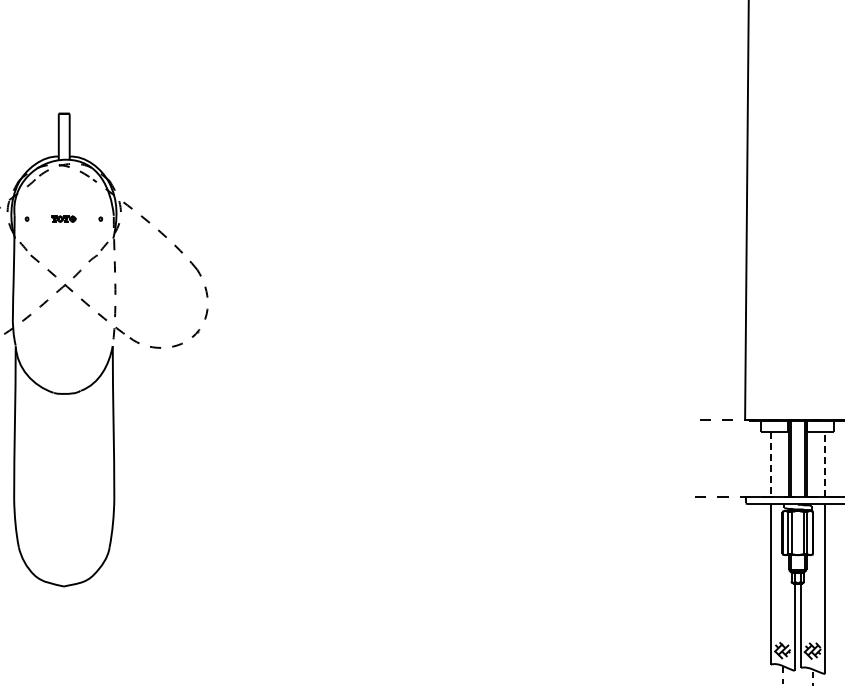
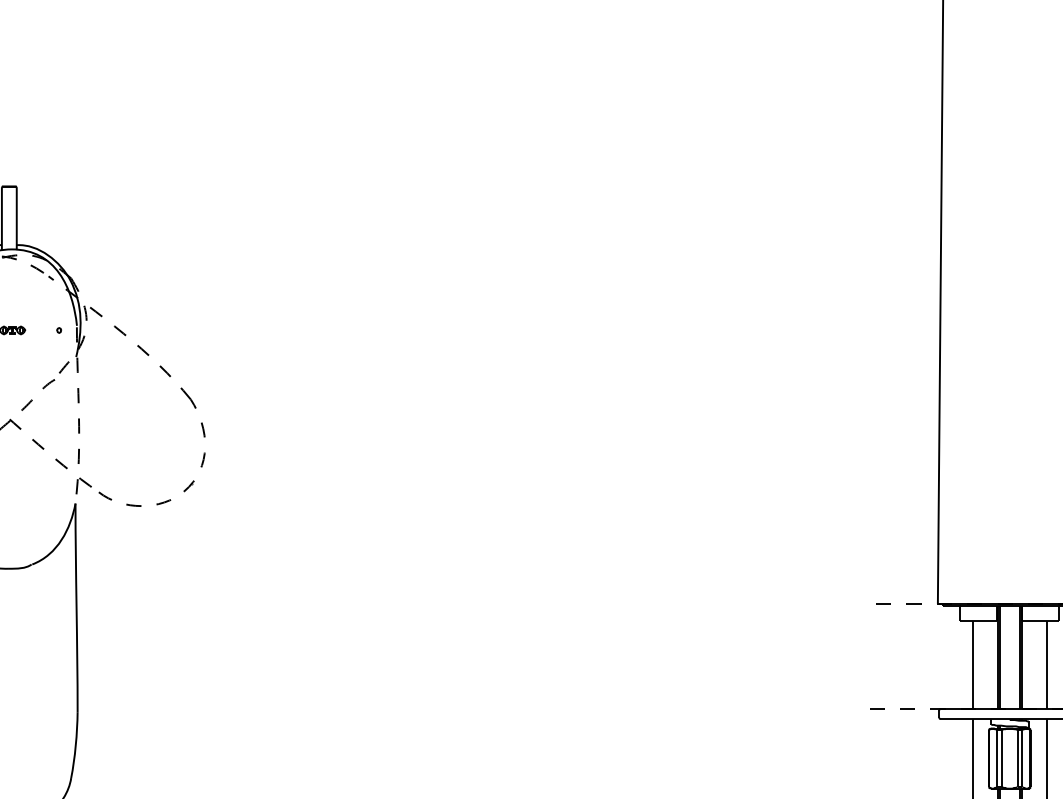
line: (825, 464) -> (1047, 665), dashed -> solid
line: (770, 465) -> (972, 666), dashed -> solid

